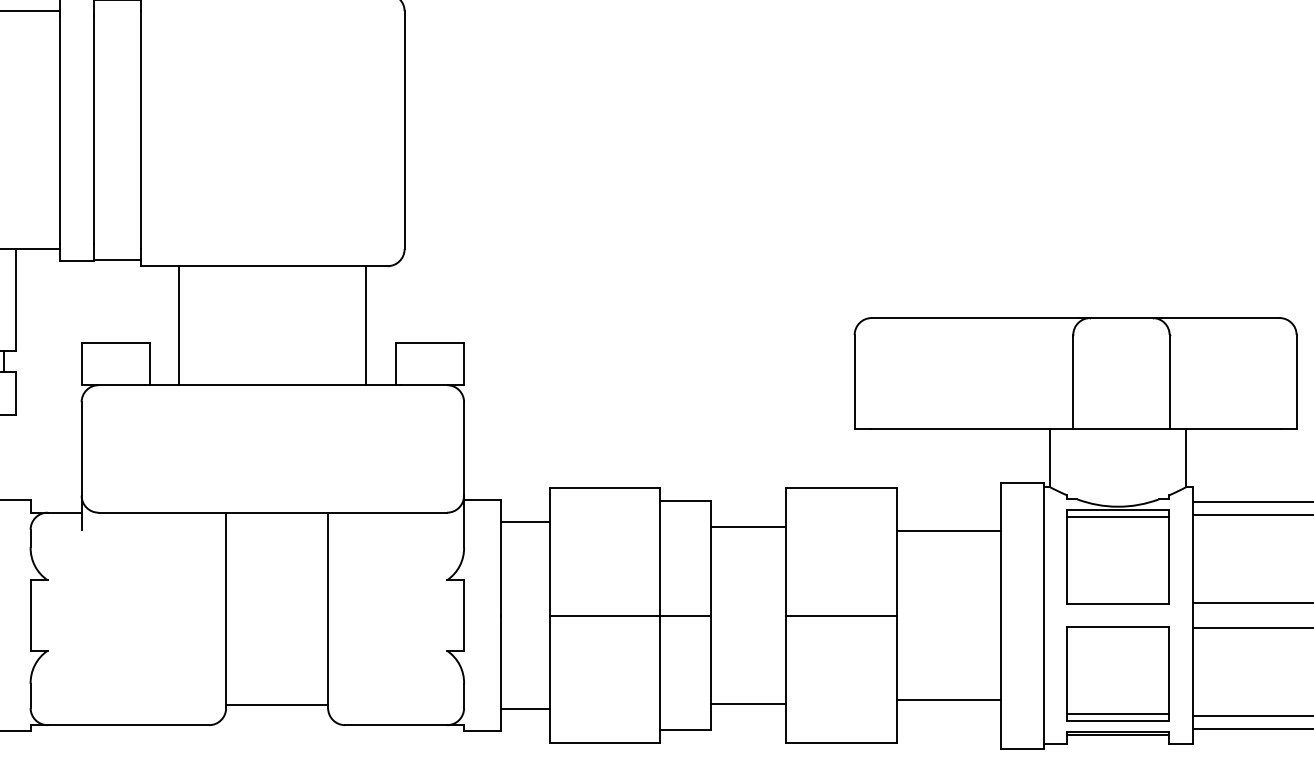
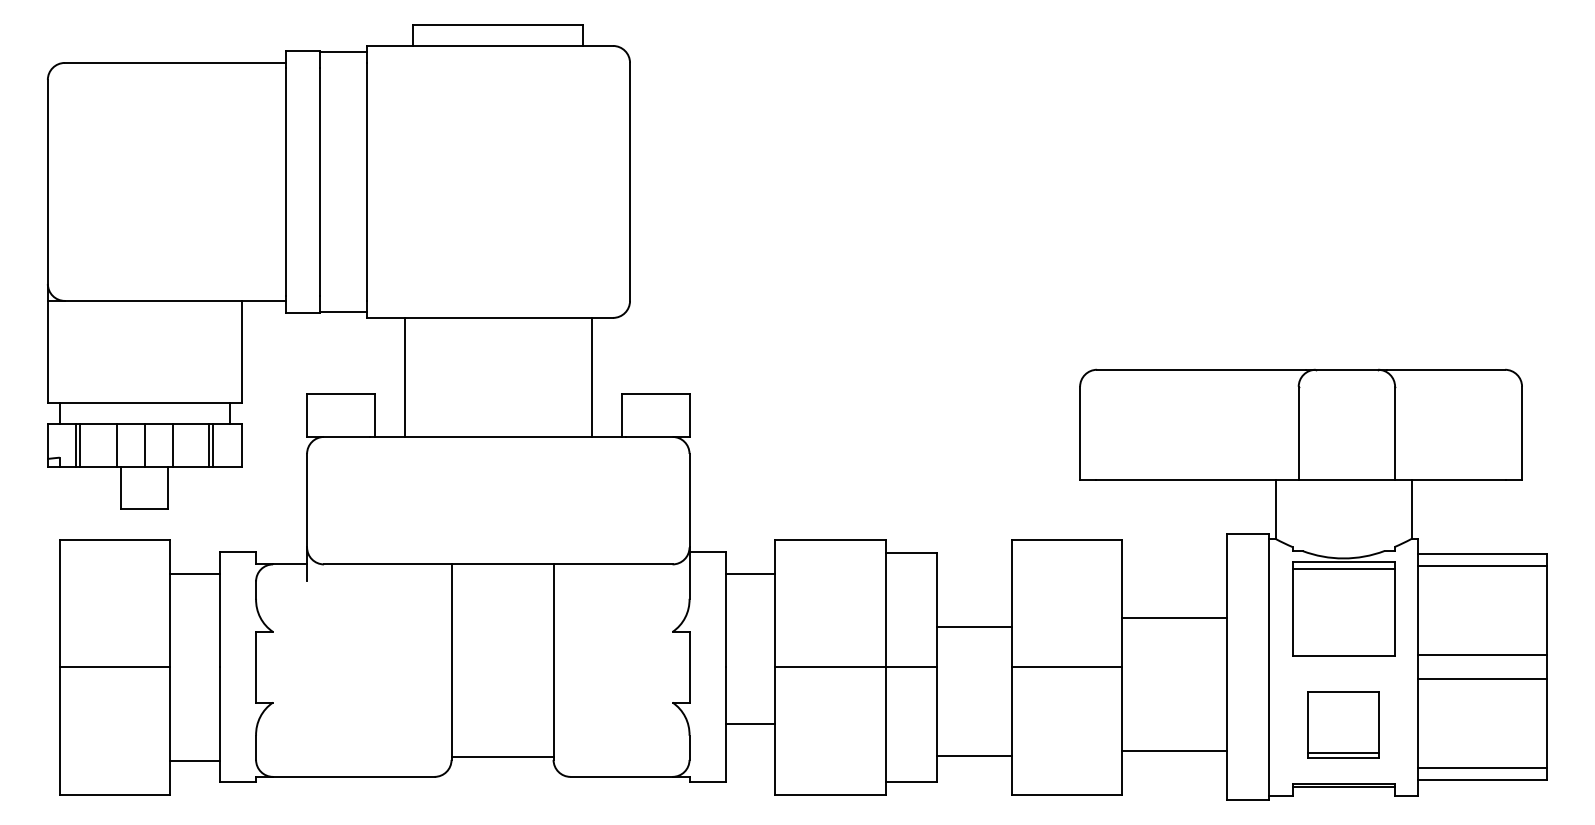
line: (748, 526) -> (973, 627), moved
line: (949, 531) -> (1174, 618), moved
part: (1118, 672) -> (1343, 724), size x0.7
line: (525, 708) -> (750, 723), moved

